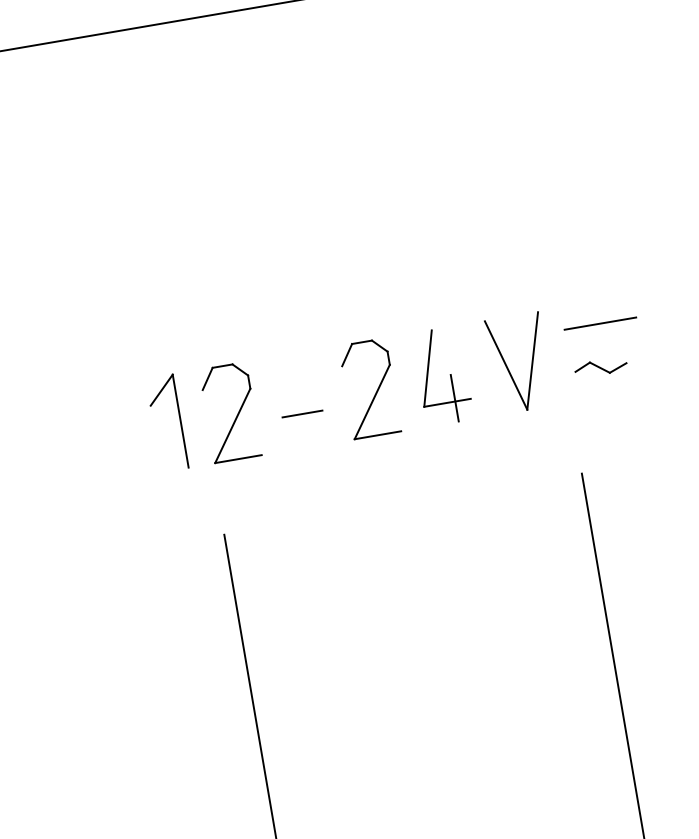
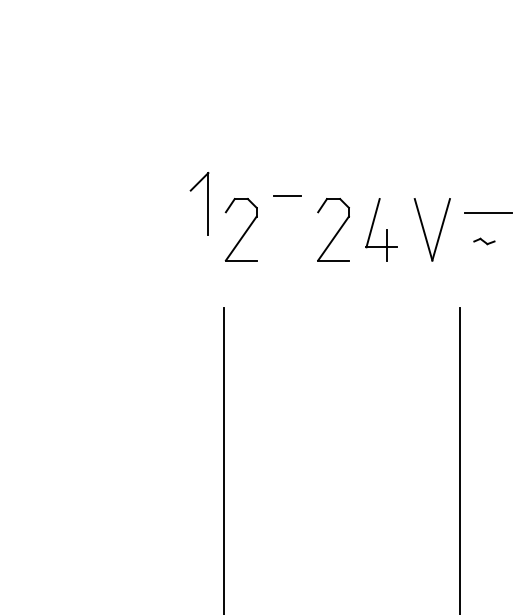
part: (601, 367) -> (484, 241), size x0.6
line: (302, 413) -> (287, 195), moved
part: (179, 420) -> (207, 203), moved

